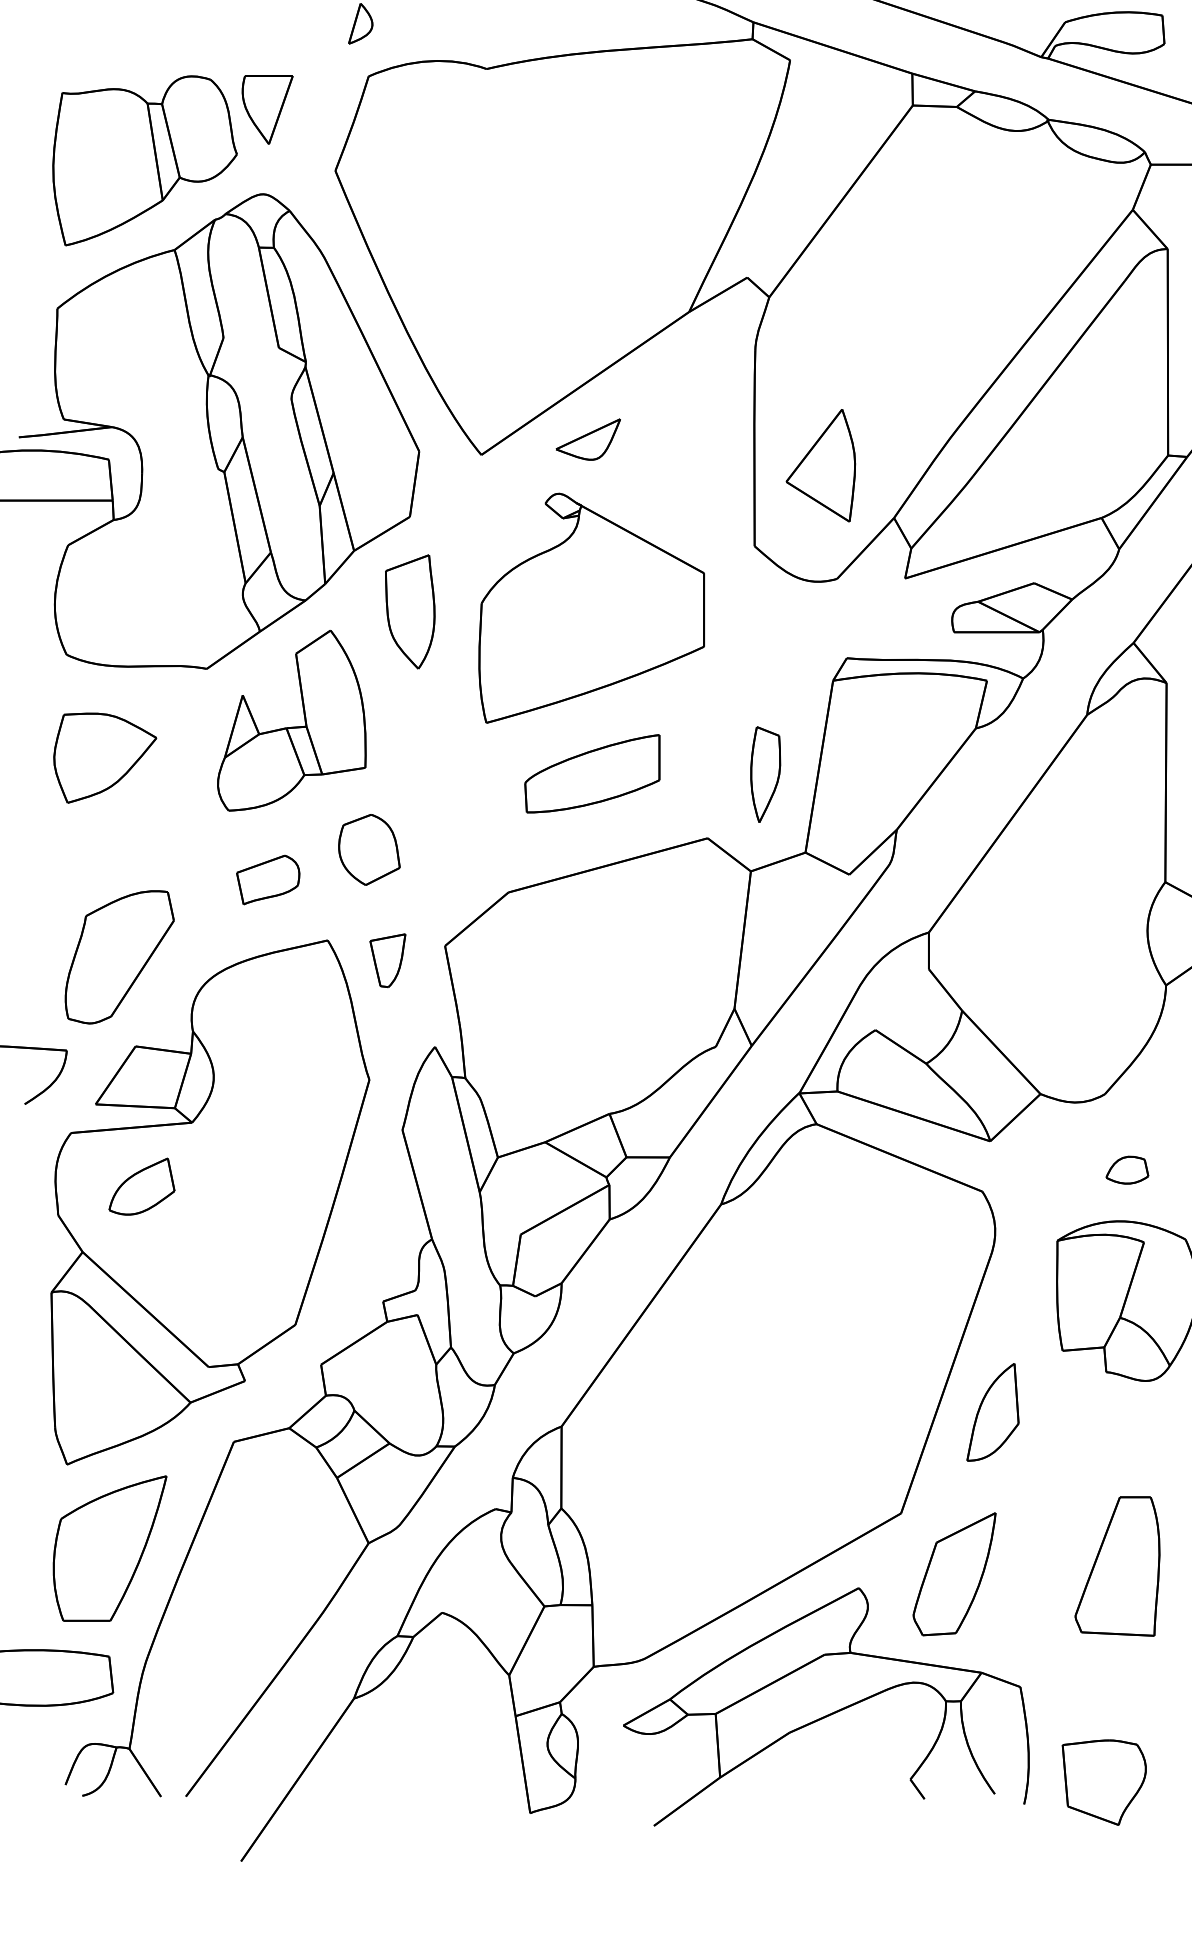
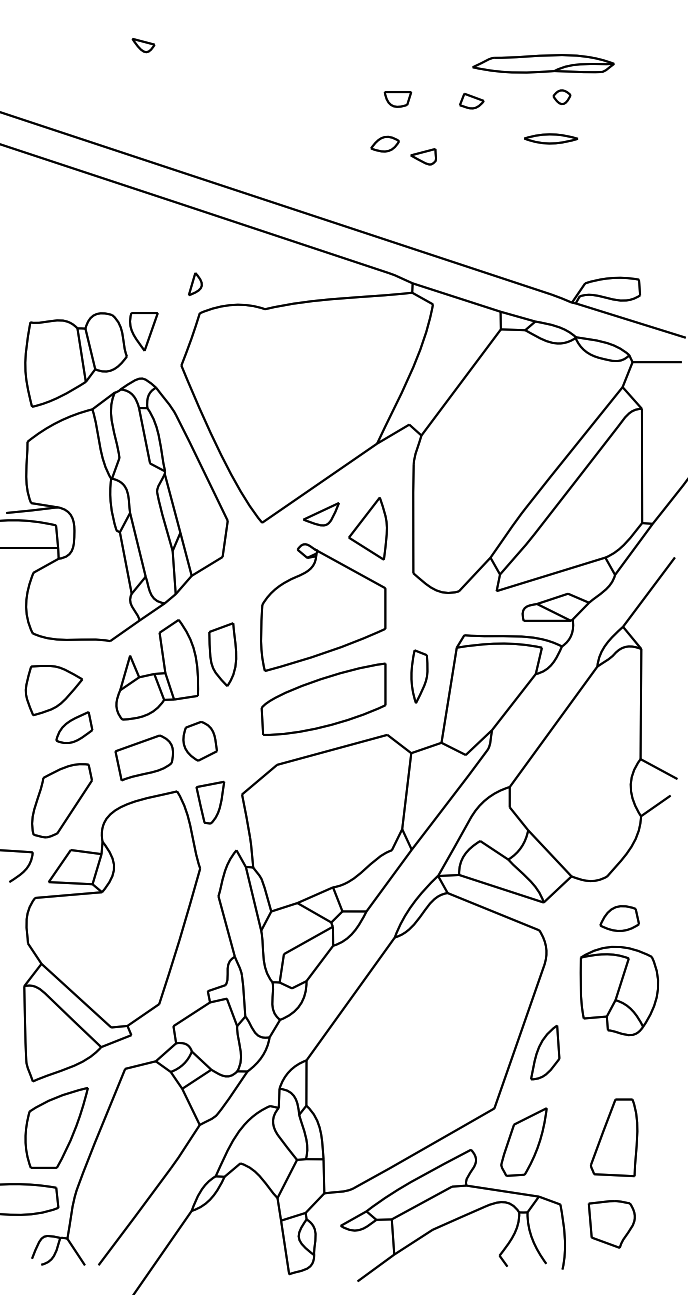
part: (820, 465) -> (367, 528), moved
part: (409, 611) -> (222, 654), moved
part: (592, 772) -> (323, 698), size x1.67
part: (765, 774) -> (419, 676), moved
part: (266, 879) -> (143, 757), size x1.67
part: (388, 960) -> (210, 802), size x1.43
part: (1127, 1170) -> (619, 918), size x1.67
part: (142, 1186) -> (74, 727), moved
part: (1103, 1782) -> (611, 1224), moved

